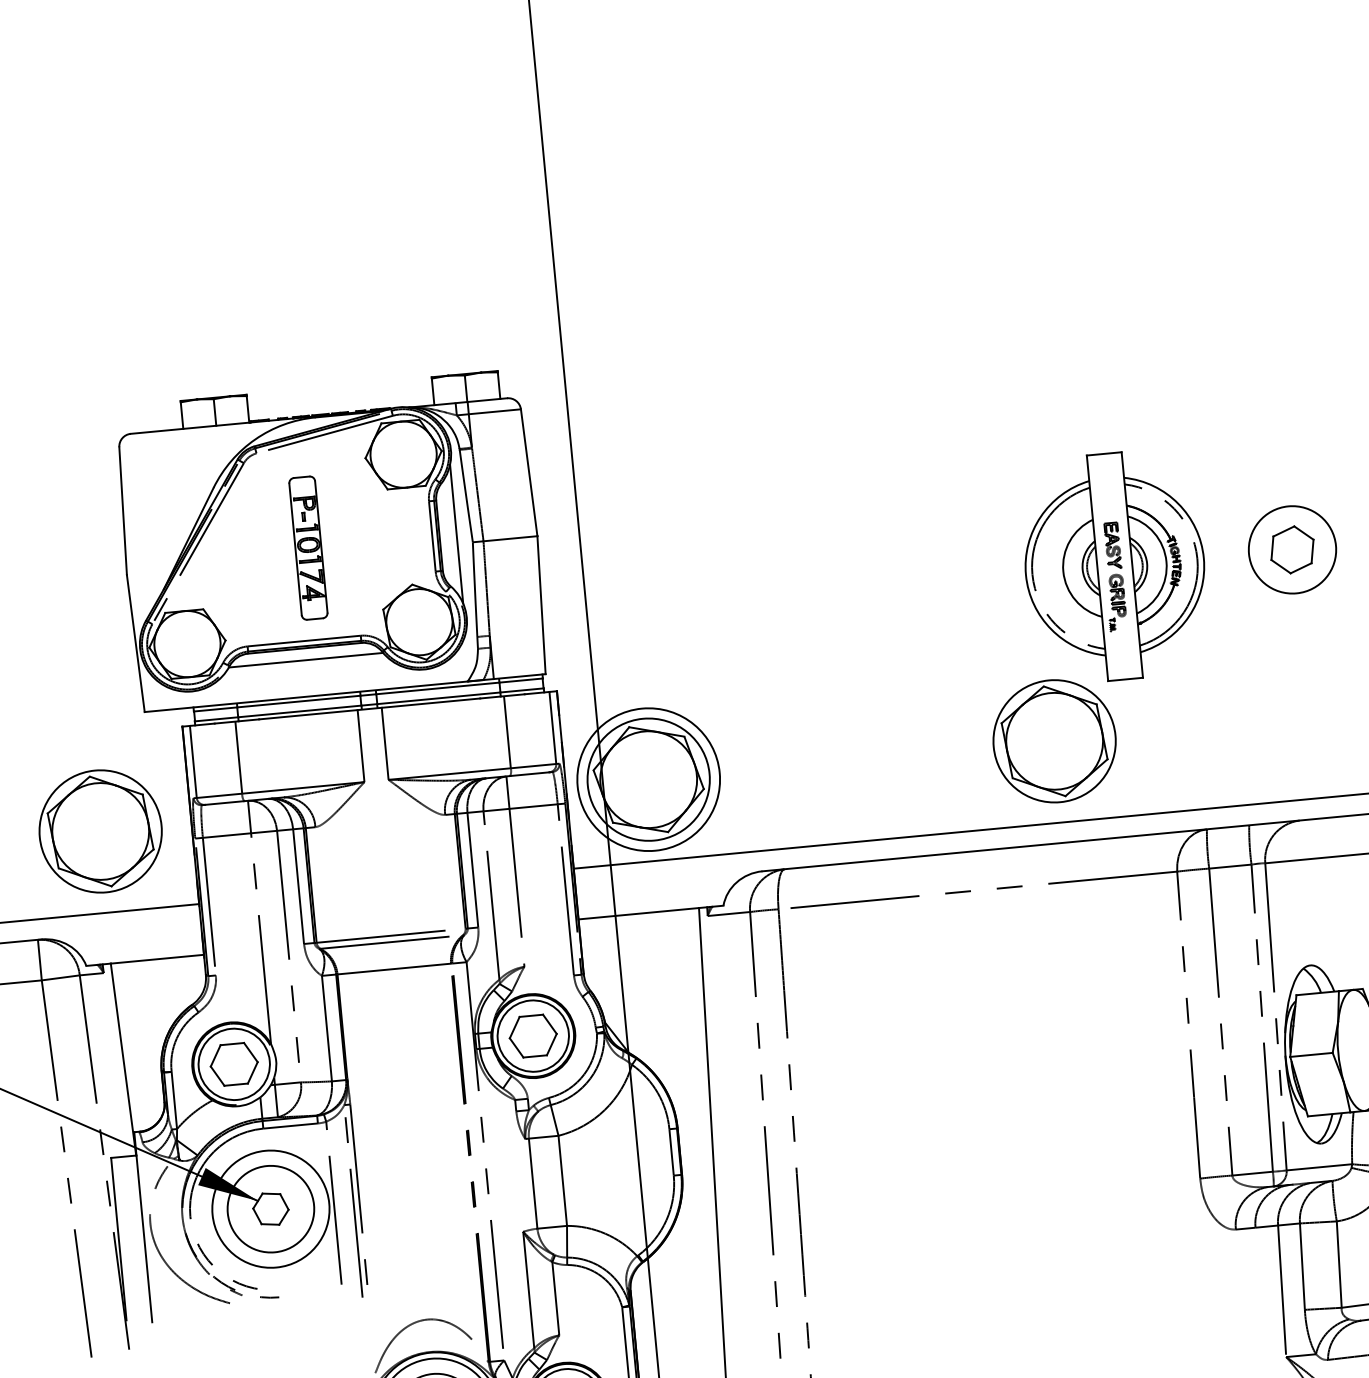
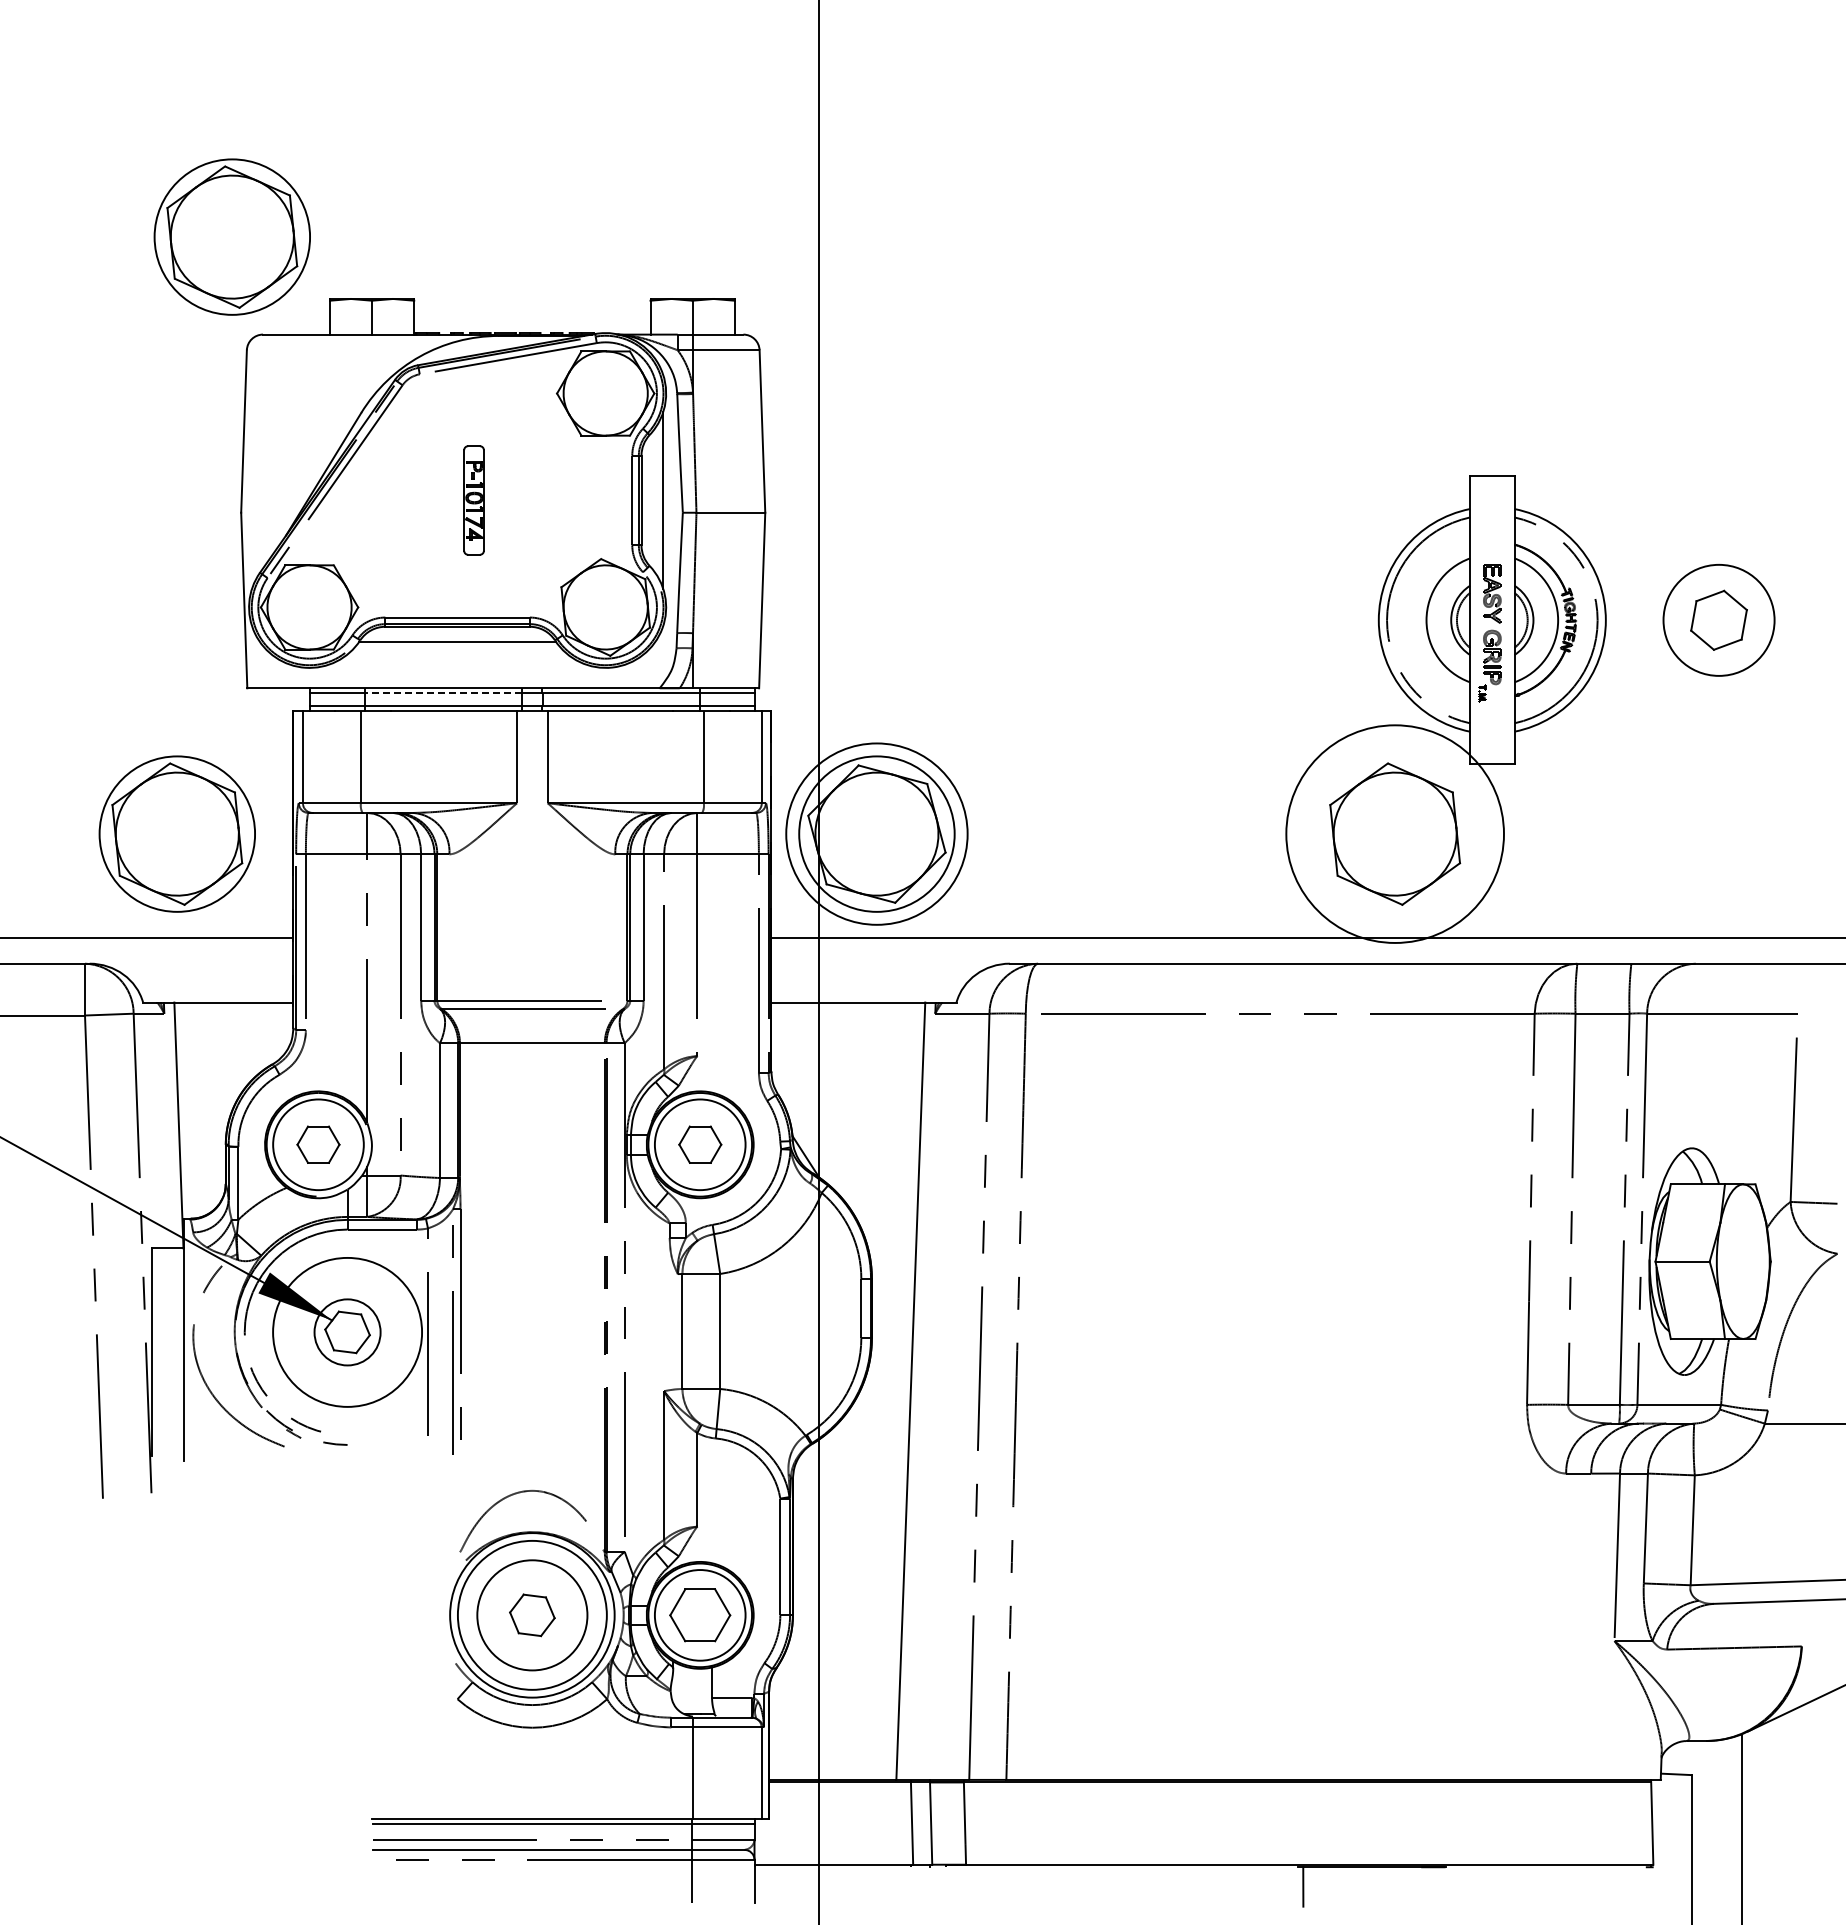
part: (98, 359) -> (231, 236), added
part: (307, 548) -> (473, 500), size x0.6
line: (298, 701) -> (443, 693), solid -> dashed
circle: (1054, 740) -> (1394, 833), size x1.4
part: (533, 1035) -> (700, 1144), size x0.7
part: (234, 1064) -> (318, 1144), size x0.7
circle: (270, 1209) -> (347, 1332), size x0.6

